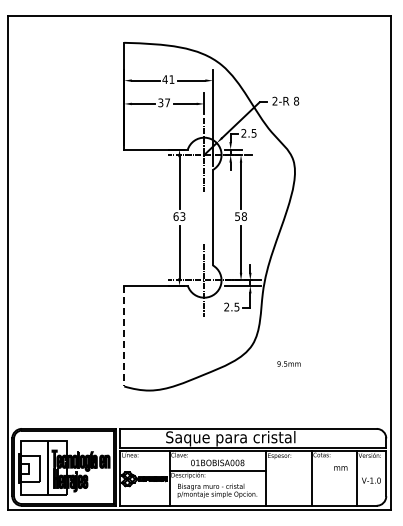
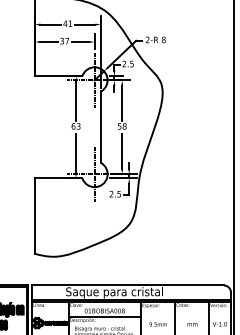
line: (124, 336) -> (34, 216), dashed -> solid
text: (288, 363) -> (157, 324), moved
text: (340, 468) -> (192, 324), moved

